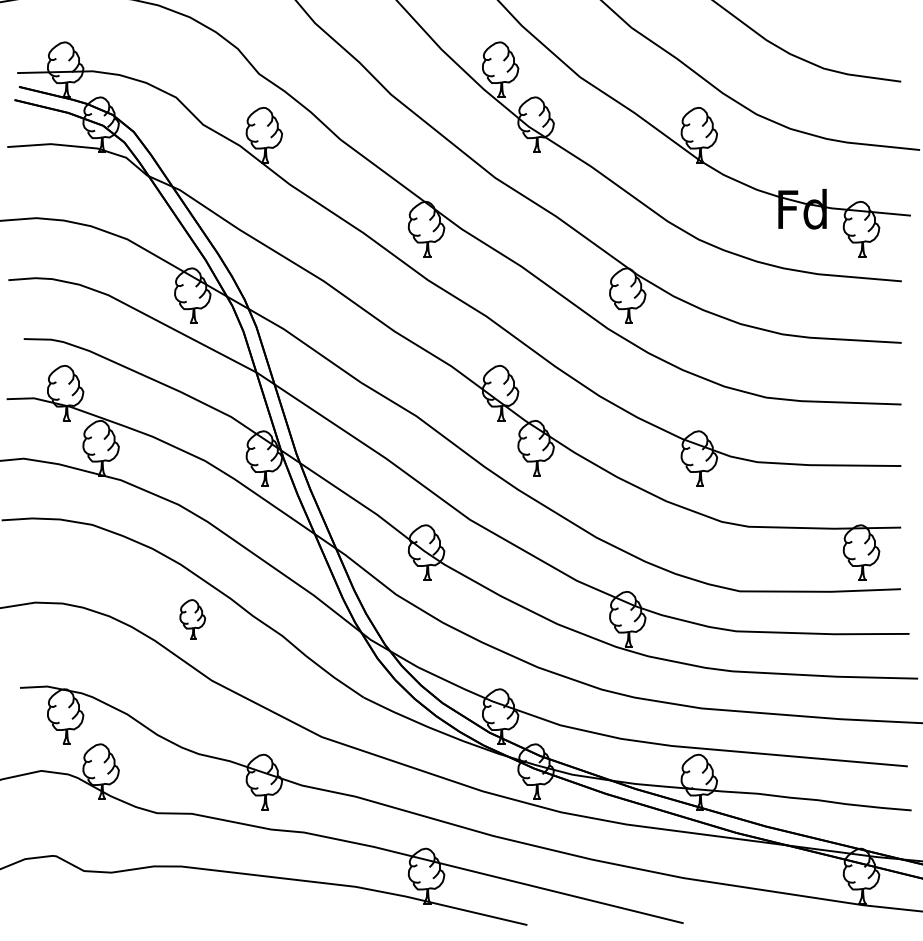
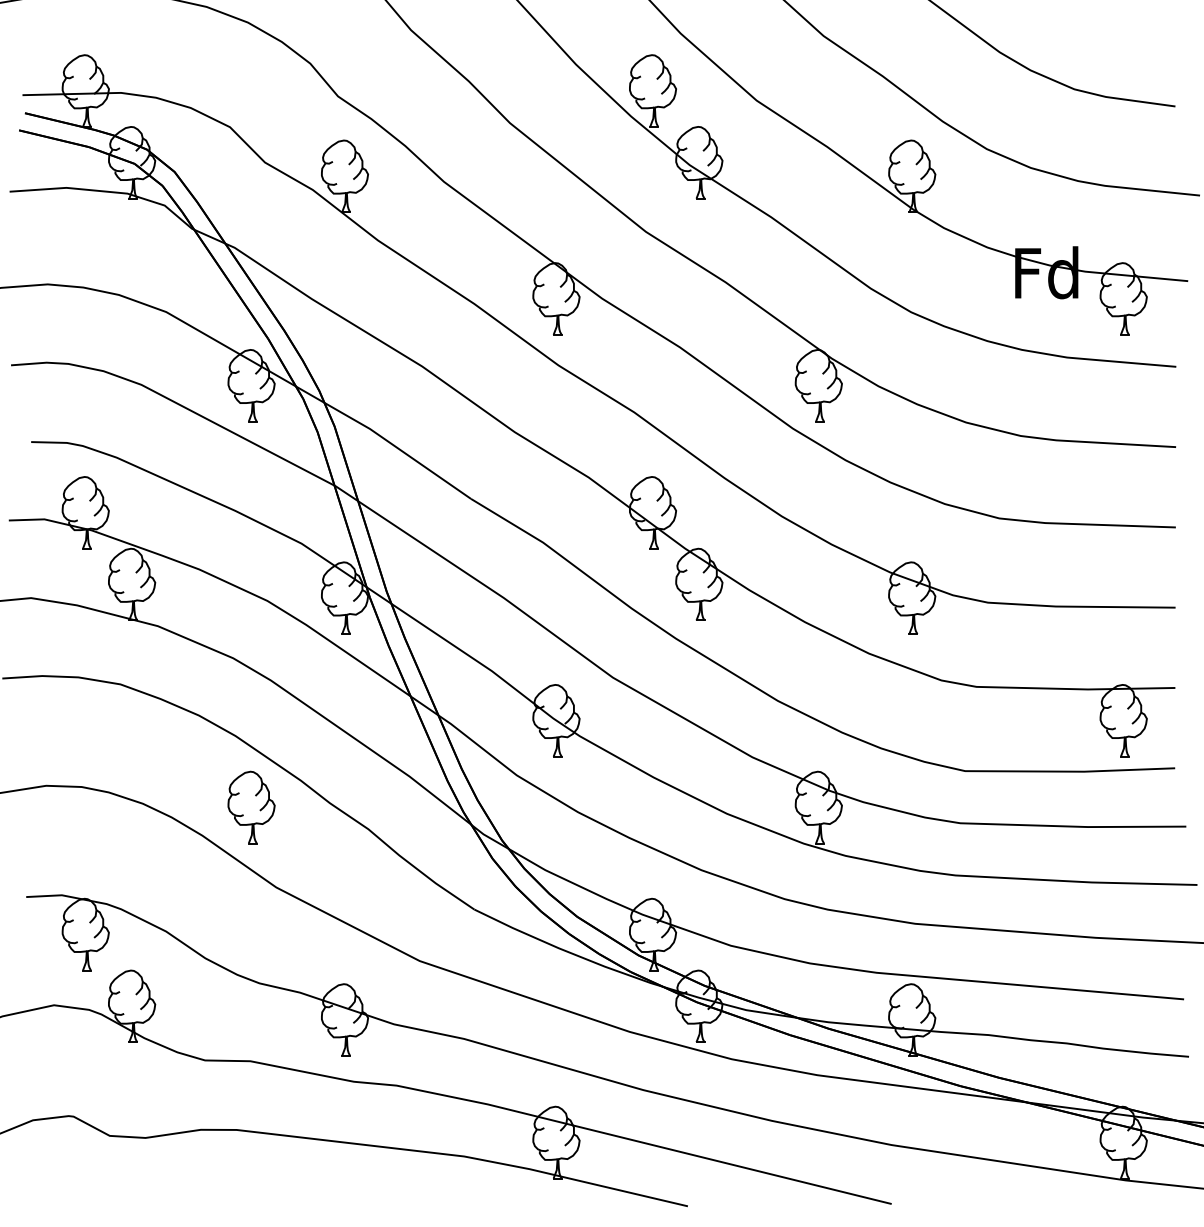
part: (192, 619) -> (251, 807), size x1.43

